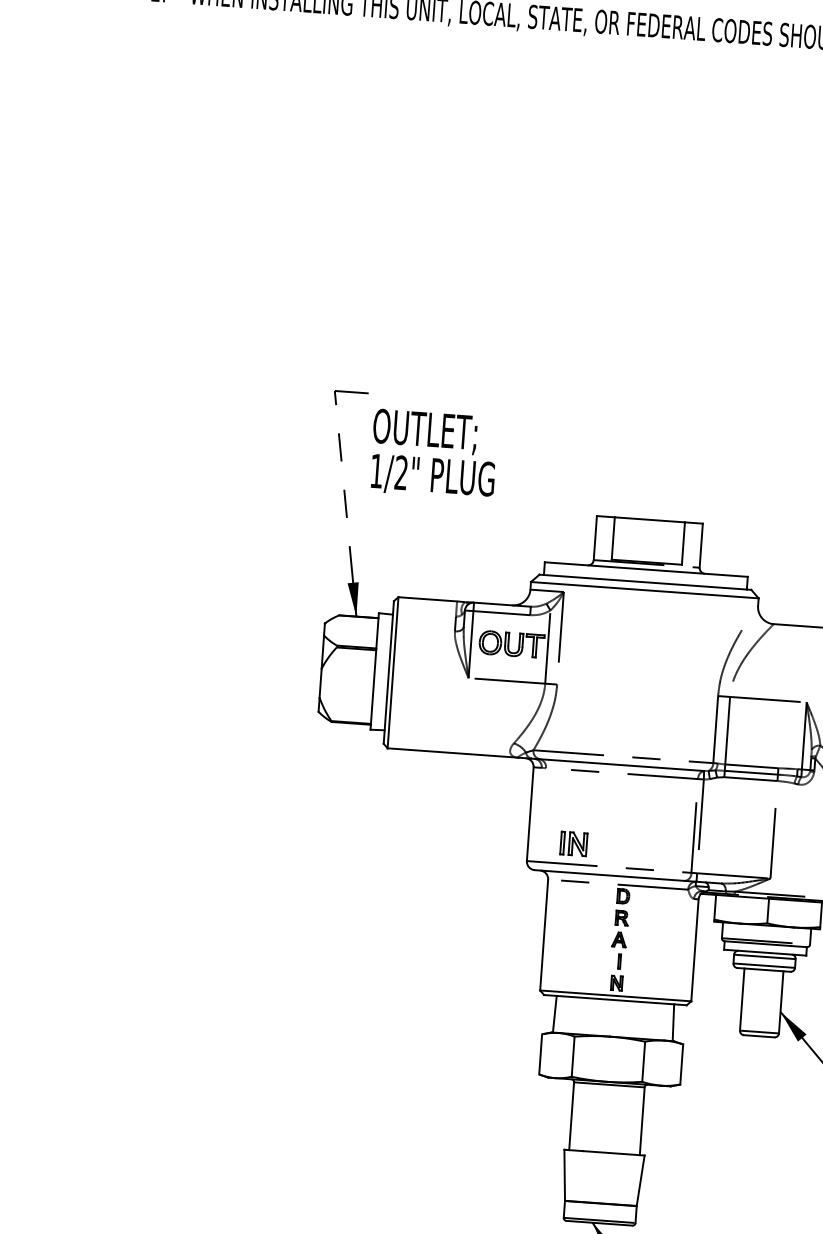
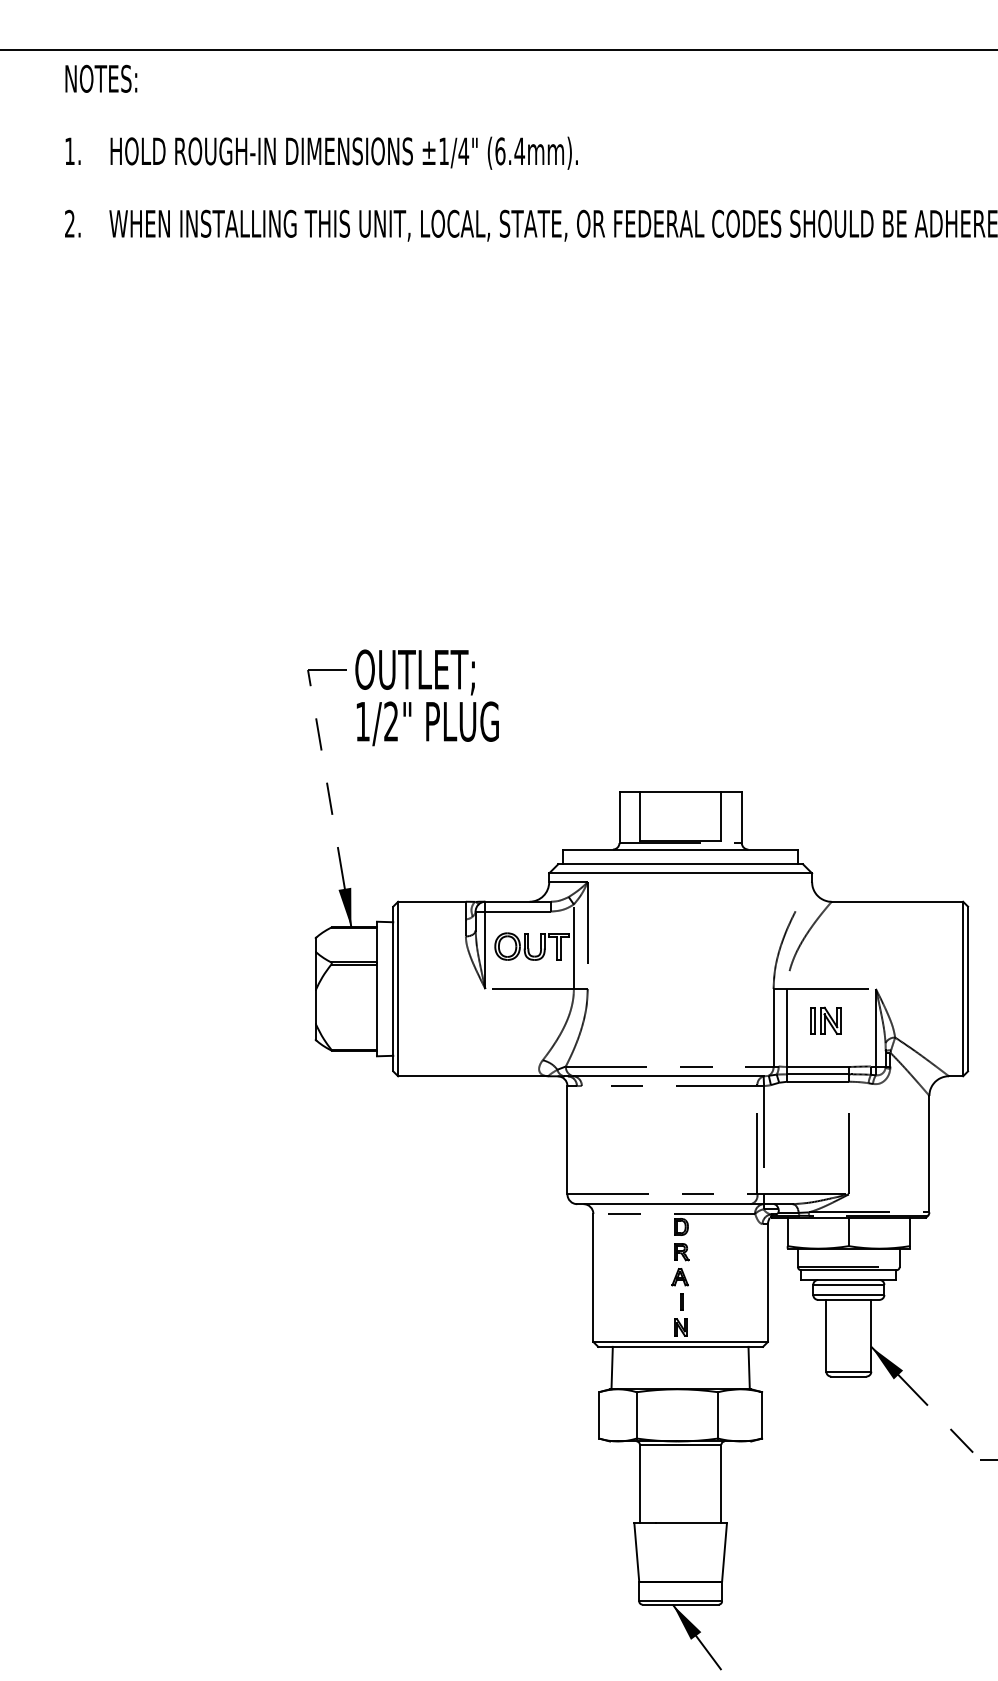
text: (433, 454) -> (426, 697), moved
part: (573, 843) -> (825, 1020), moved

